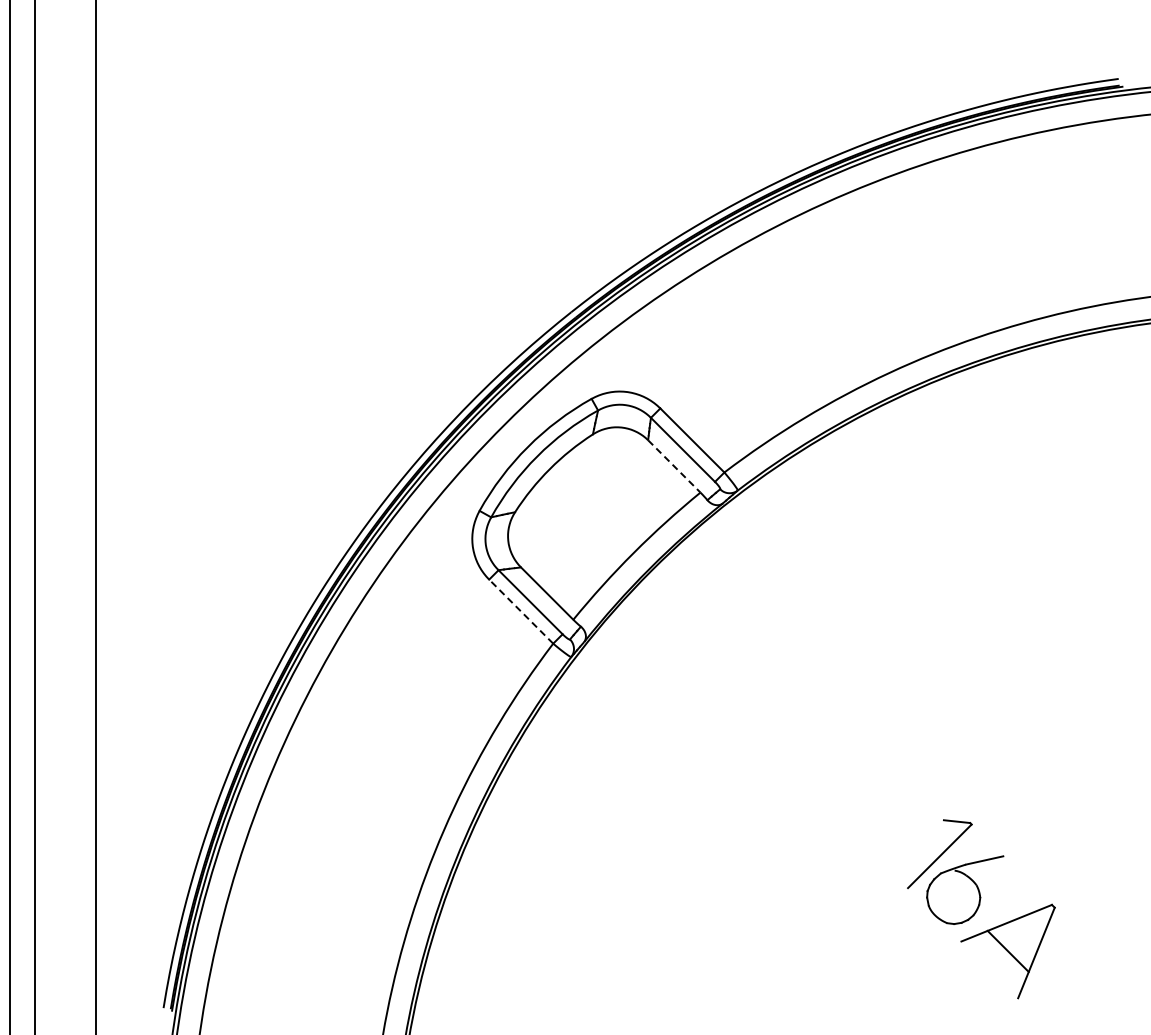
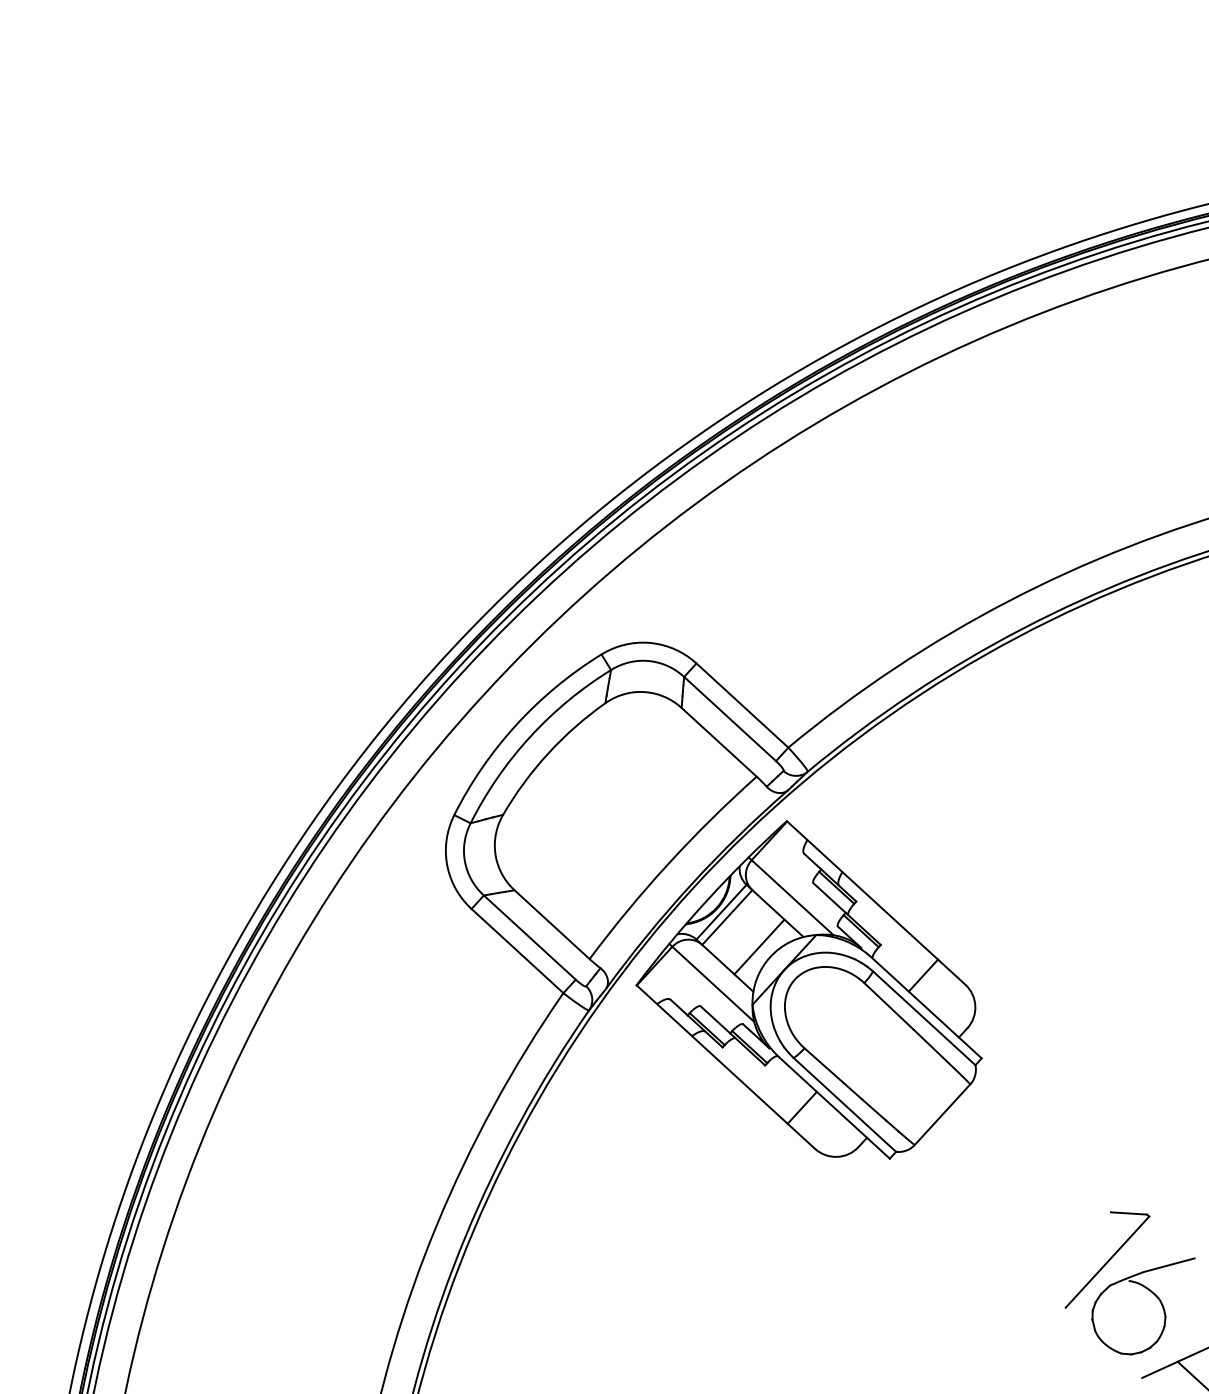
line: (674, 466) -> (719, 742), dashed -> solid
line: (520, 611) -> (516, 950), dashed -> solid
part: (730, 649) -> (807, 990), added

